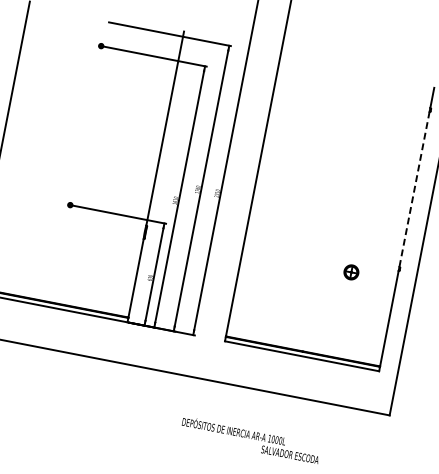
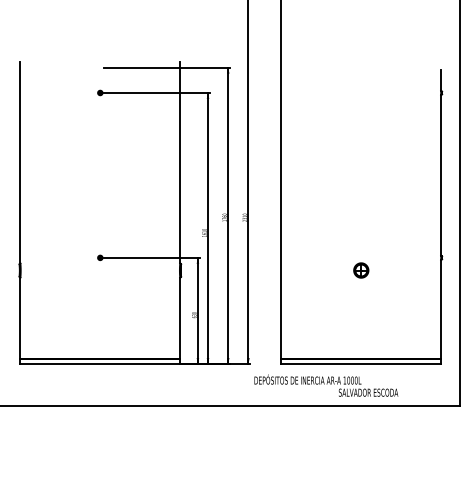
line: (414, 188) -> (441, 174), dashed -> solid
part: (351, 272) -> (361, 270), moved
text: (251, 439) -> (326, 385), moved

